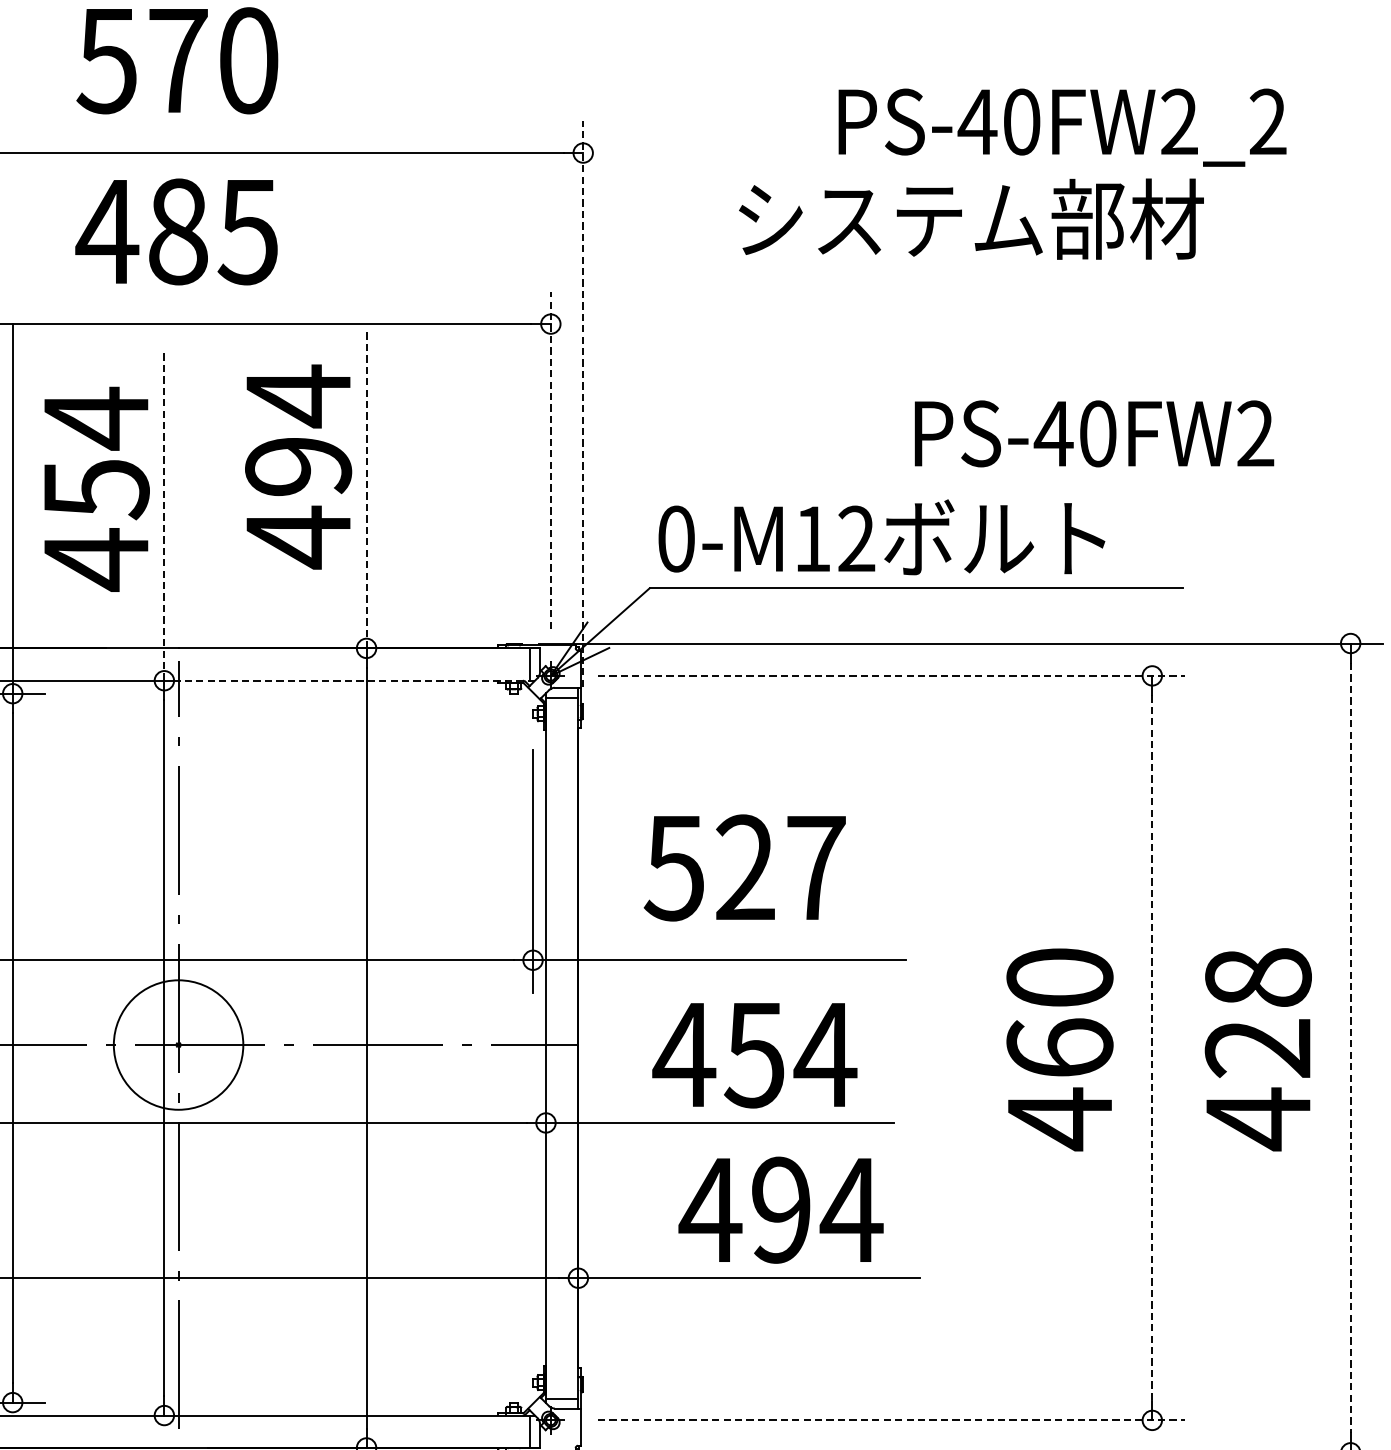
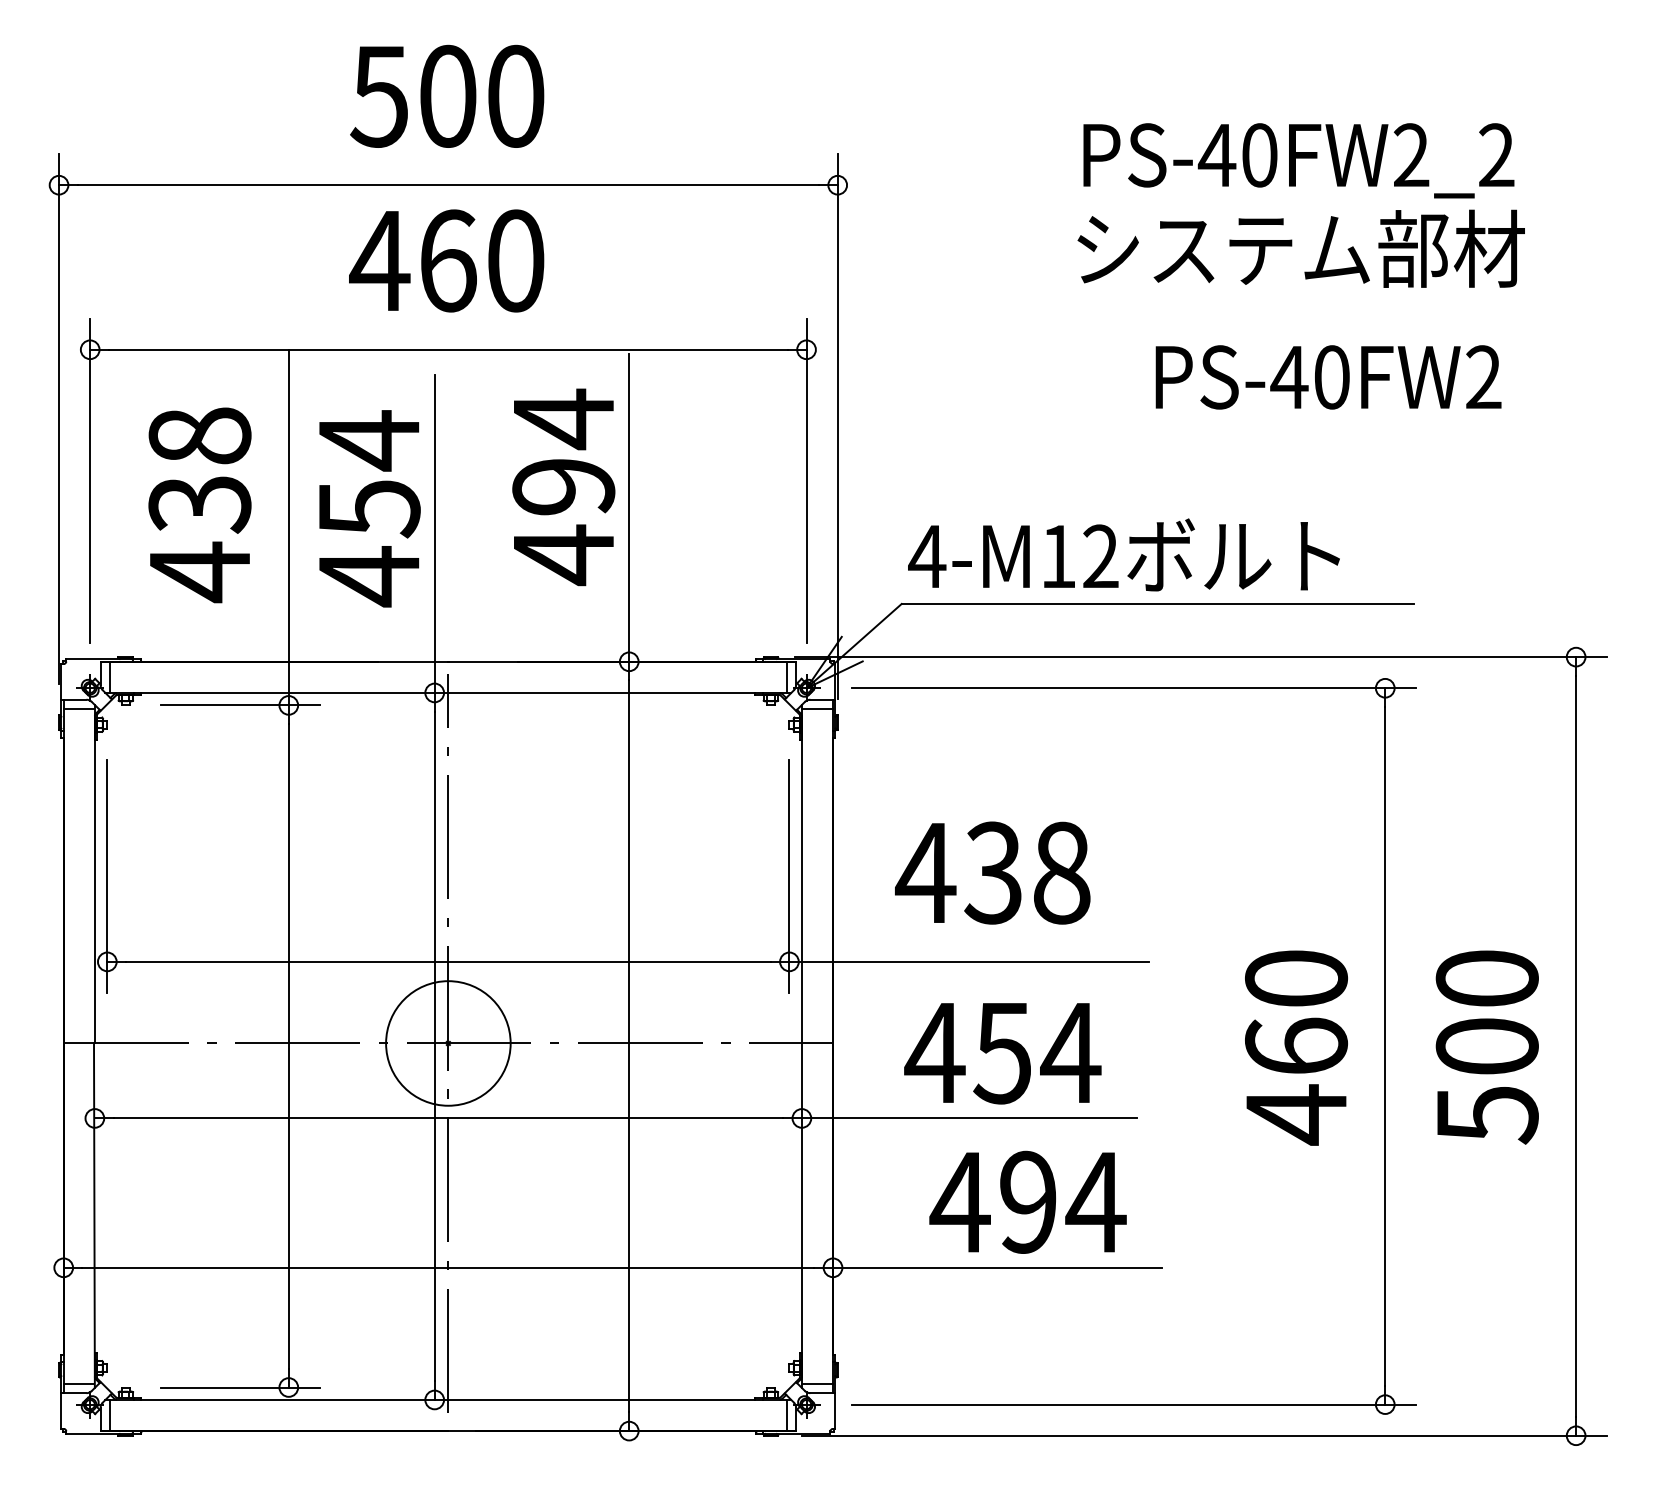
text: (178, 59) -> (448, 95), 570 -> 500
text: (970, 218) -> (1300, 248), moved
text: (214, 231) -> (482, 260), 485 -> 460
line: (583, 402) -> (837, 425), dashed -> solid
text: (1094, 433) -> (1328, 377), moved
line: (550, 459) -> (806, 480), dashed -> solid
line: (366, 488) -> (629, 507), dashed -> solid
line: (164, 516) -> (434, 534), dashed -> solid
text: (676, 538) -> (927, 556), 0-M12 -> 4-M12
line: (891, 676) -> (1134, 688), dashed -> solid
line: (356, 680) -> (619, 692), dashed -> solid
text: (744, 867) -> (992, 872), 527 -> 438
line: (1152, 1048) -> (1385, 1046), dashed -> solid
line: (1351, 1048) -> (1576, 1046), dashed -> solid
text: (1257, 1049) -> (1486, 1047), 428 -> 500
line: (891, 1420) -> (1134, 1404), dashed -> solid

